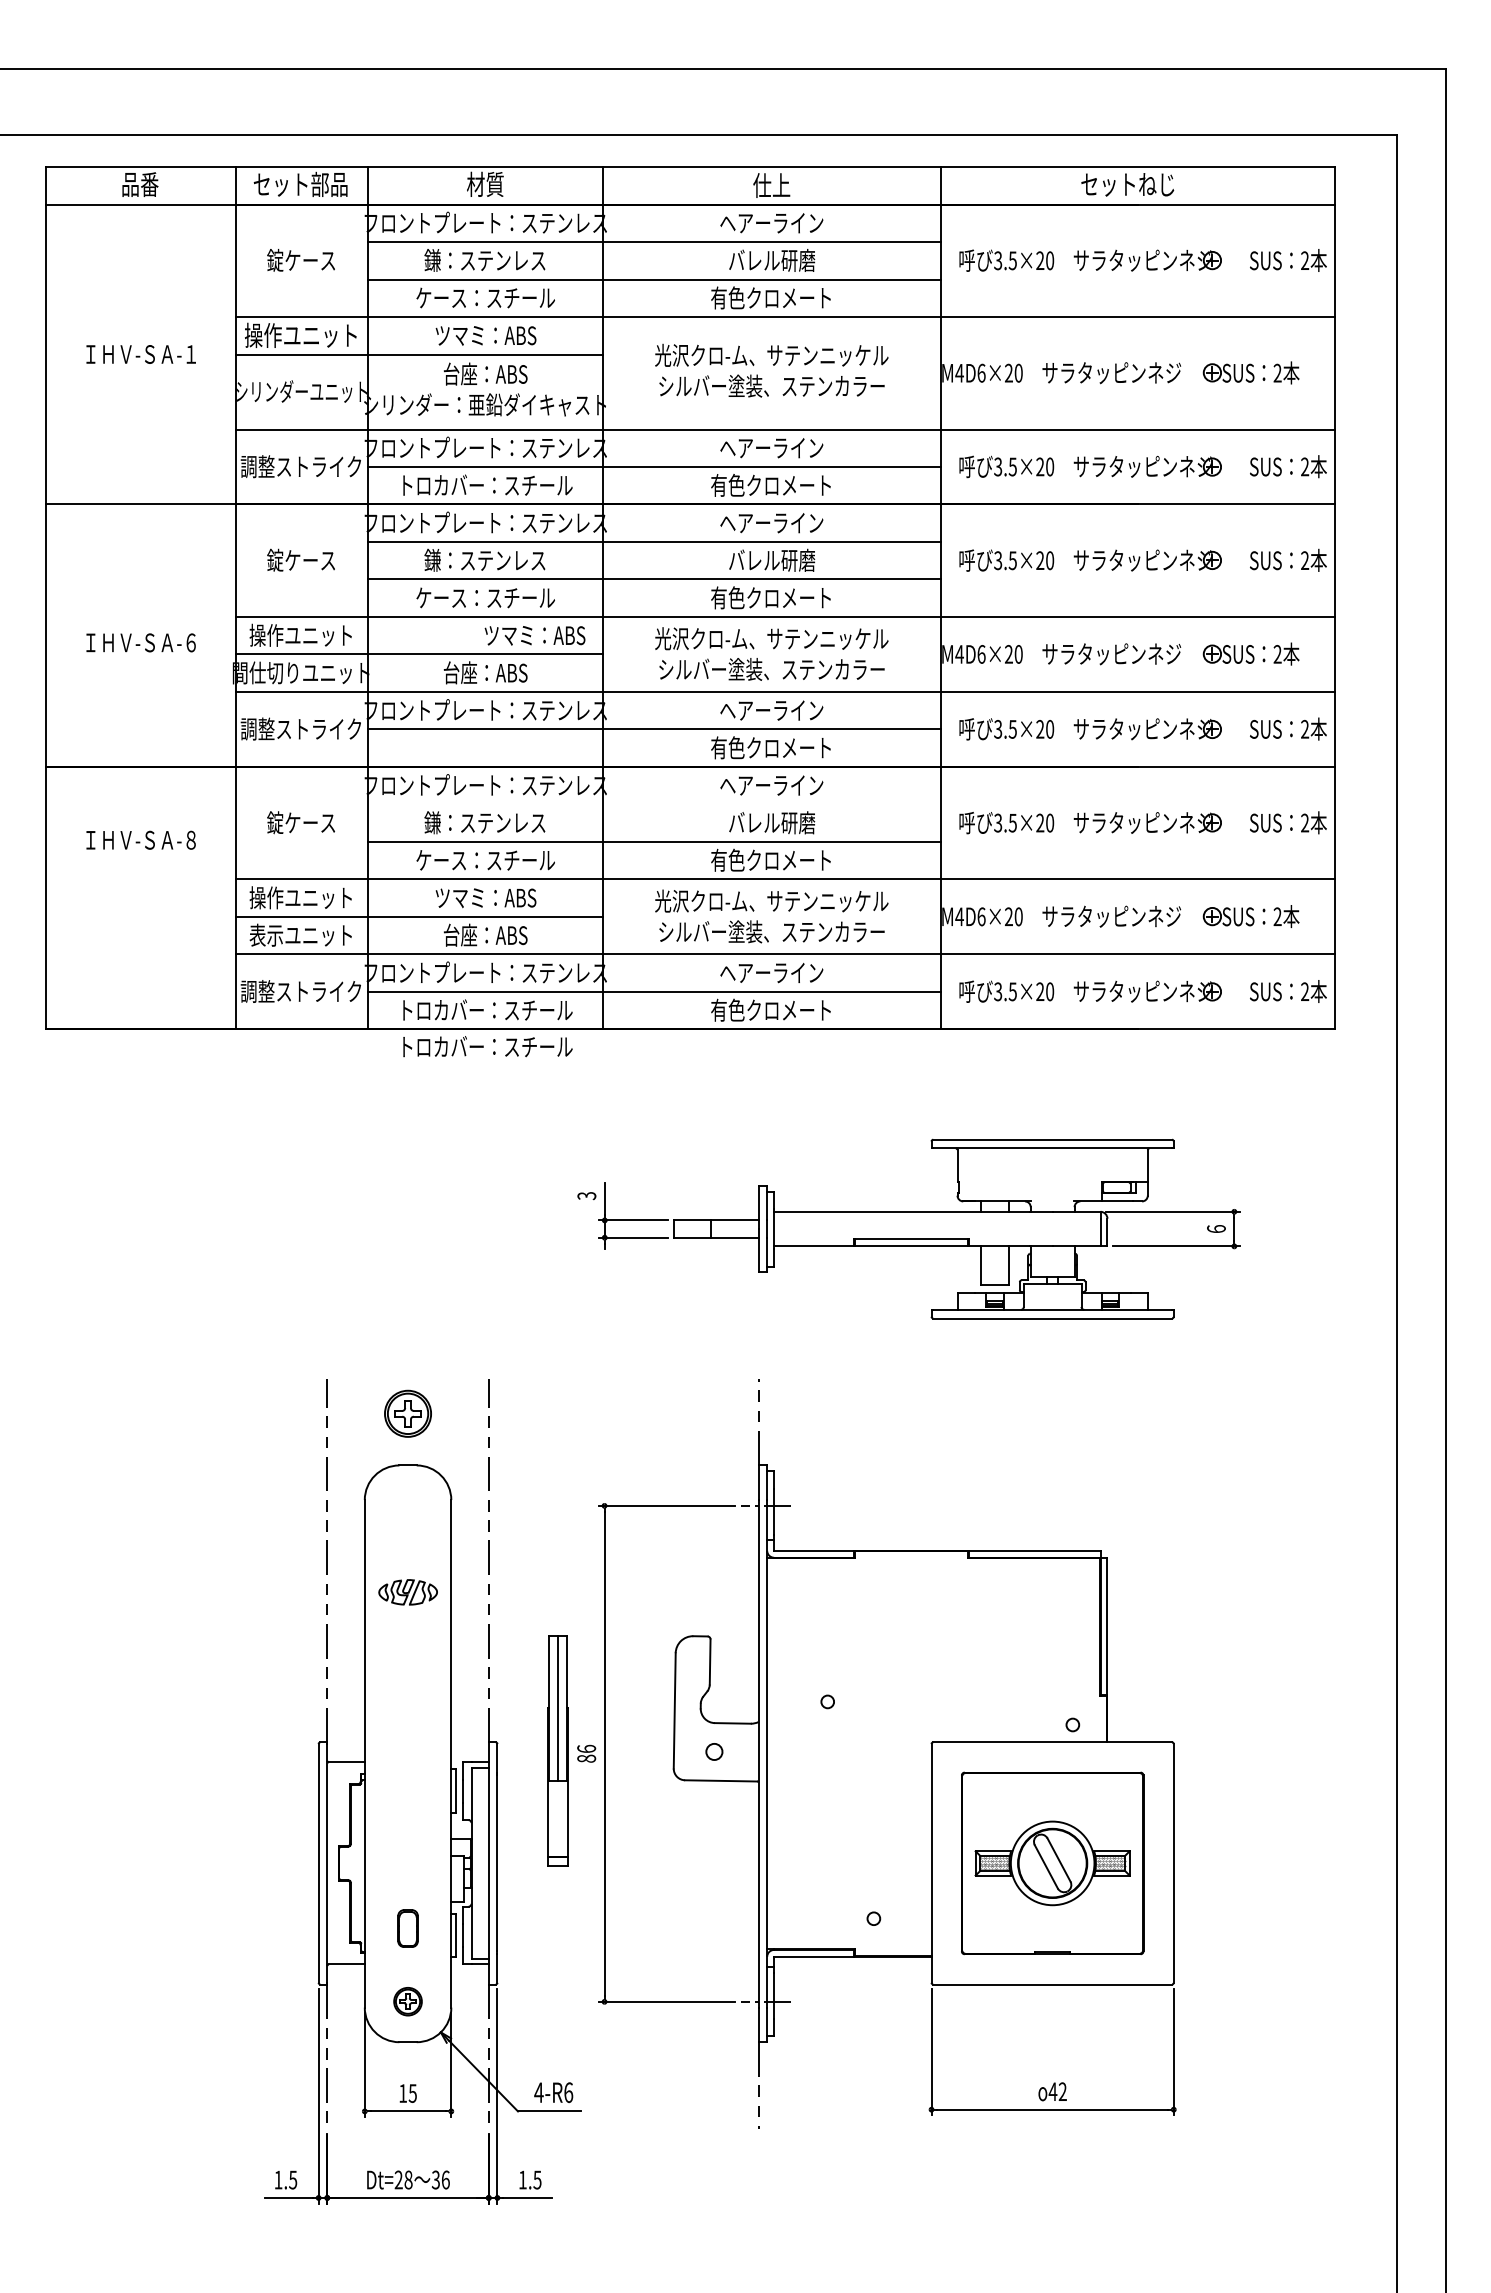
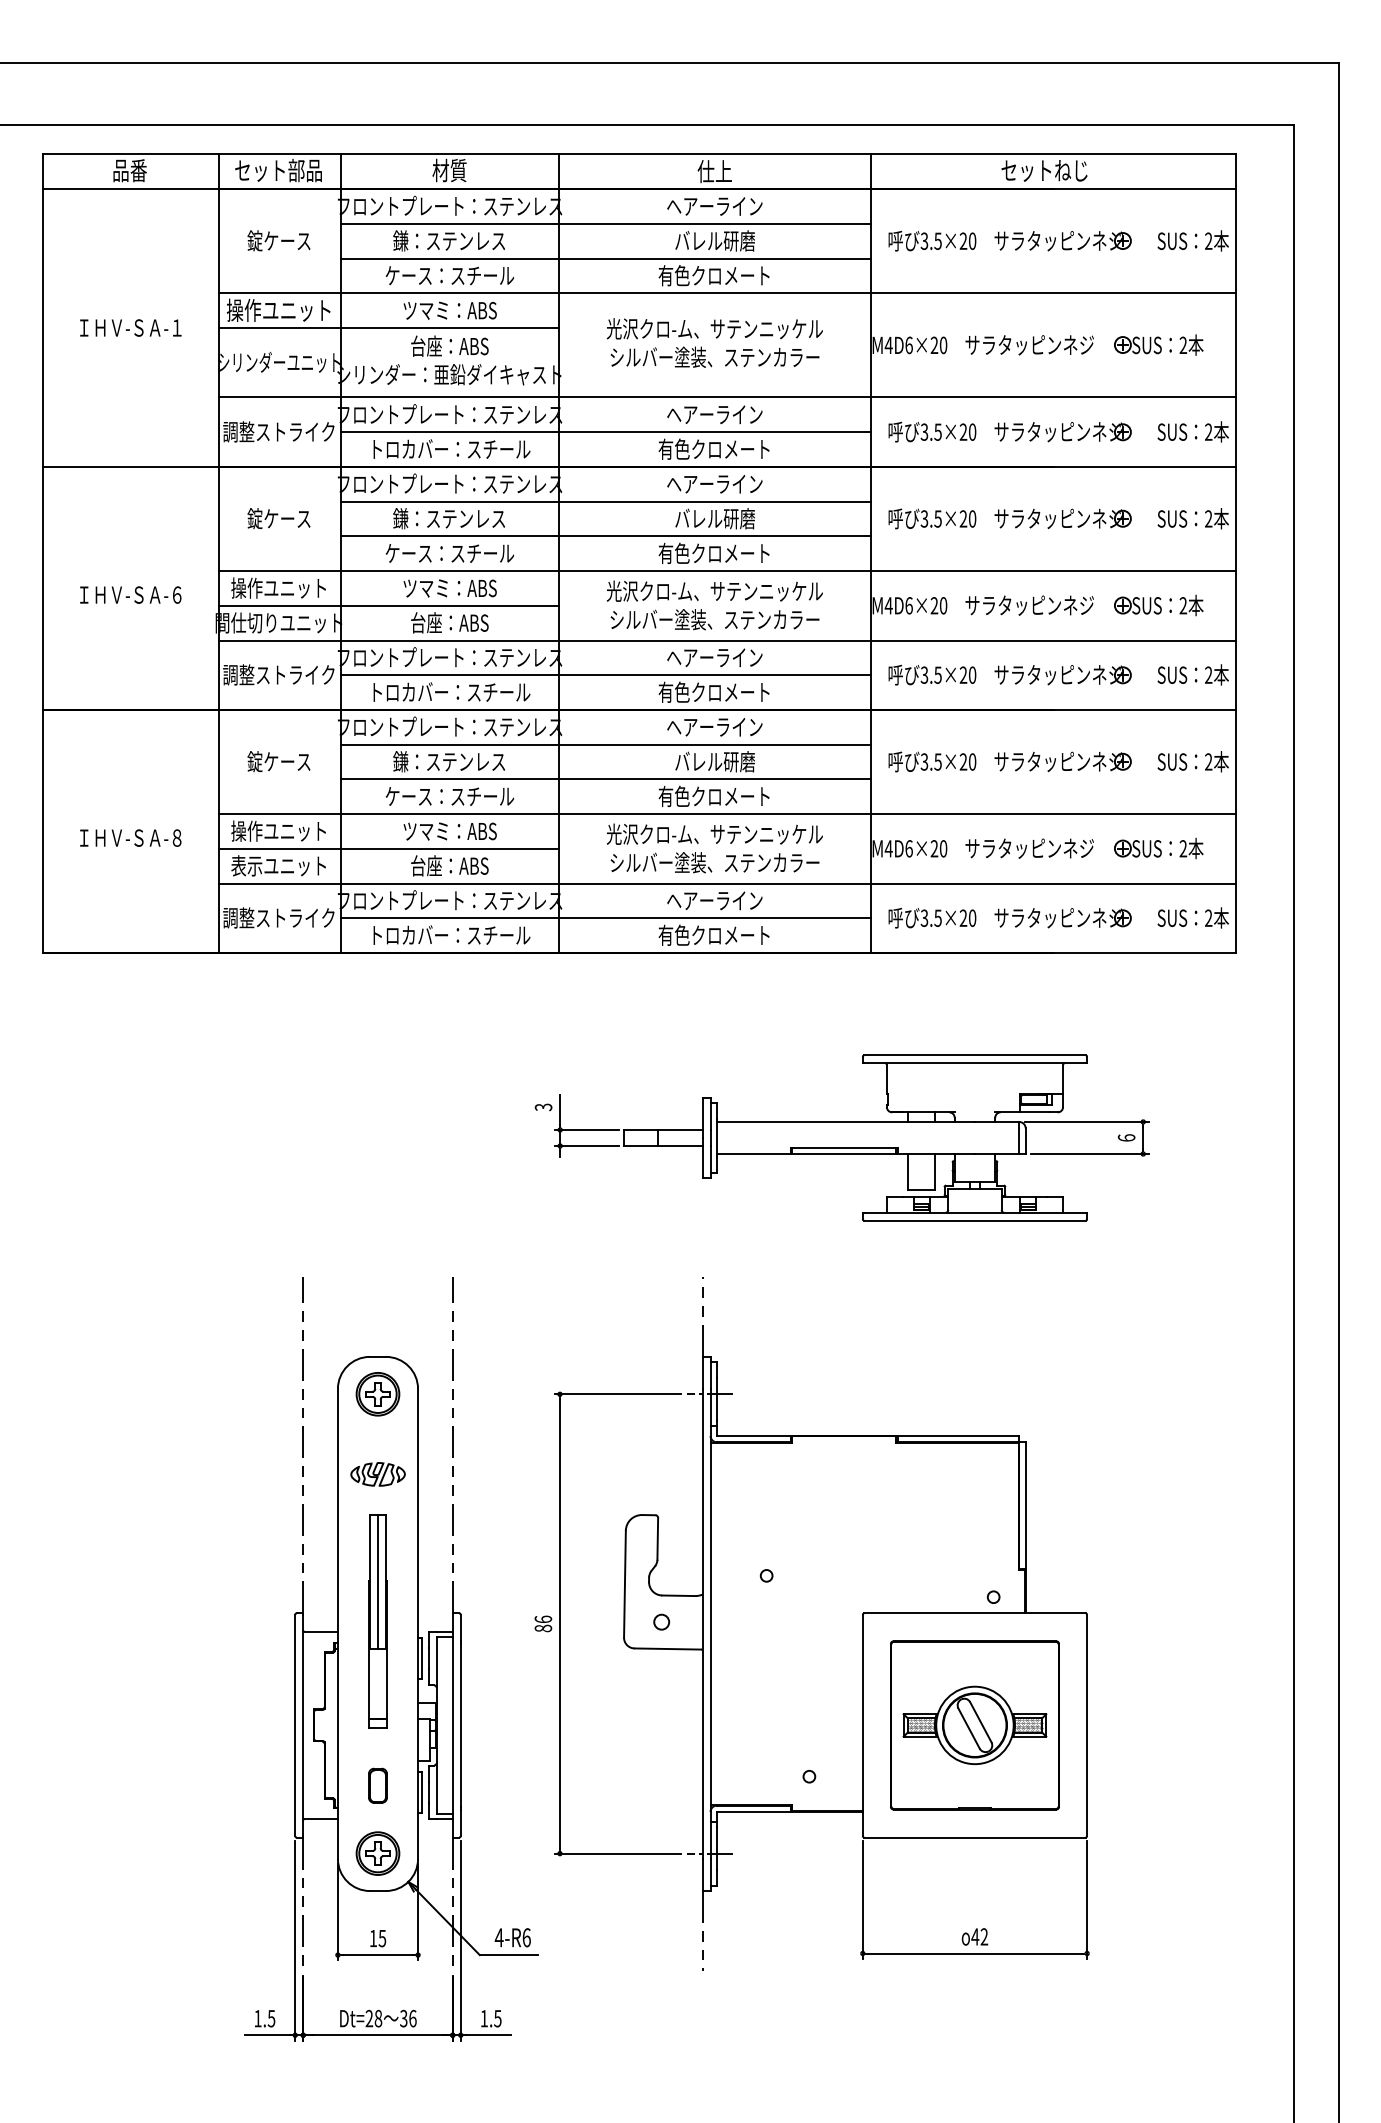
text: (534, 635) -> (449, 588), moved
line: (653, 804) -> (605, 744), added
text: (140, 839) -> (130, 837), moved
text: (487, 1046) -> (451, 691), moved
part: (407, 1413) -> (377, 1393), moved
part: (557, 1750) -> (377, 1620), moved
part: (407, 2001) -> (377, 1853), size x1.67

